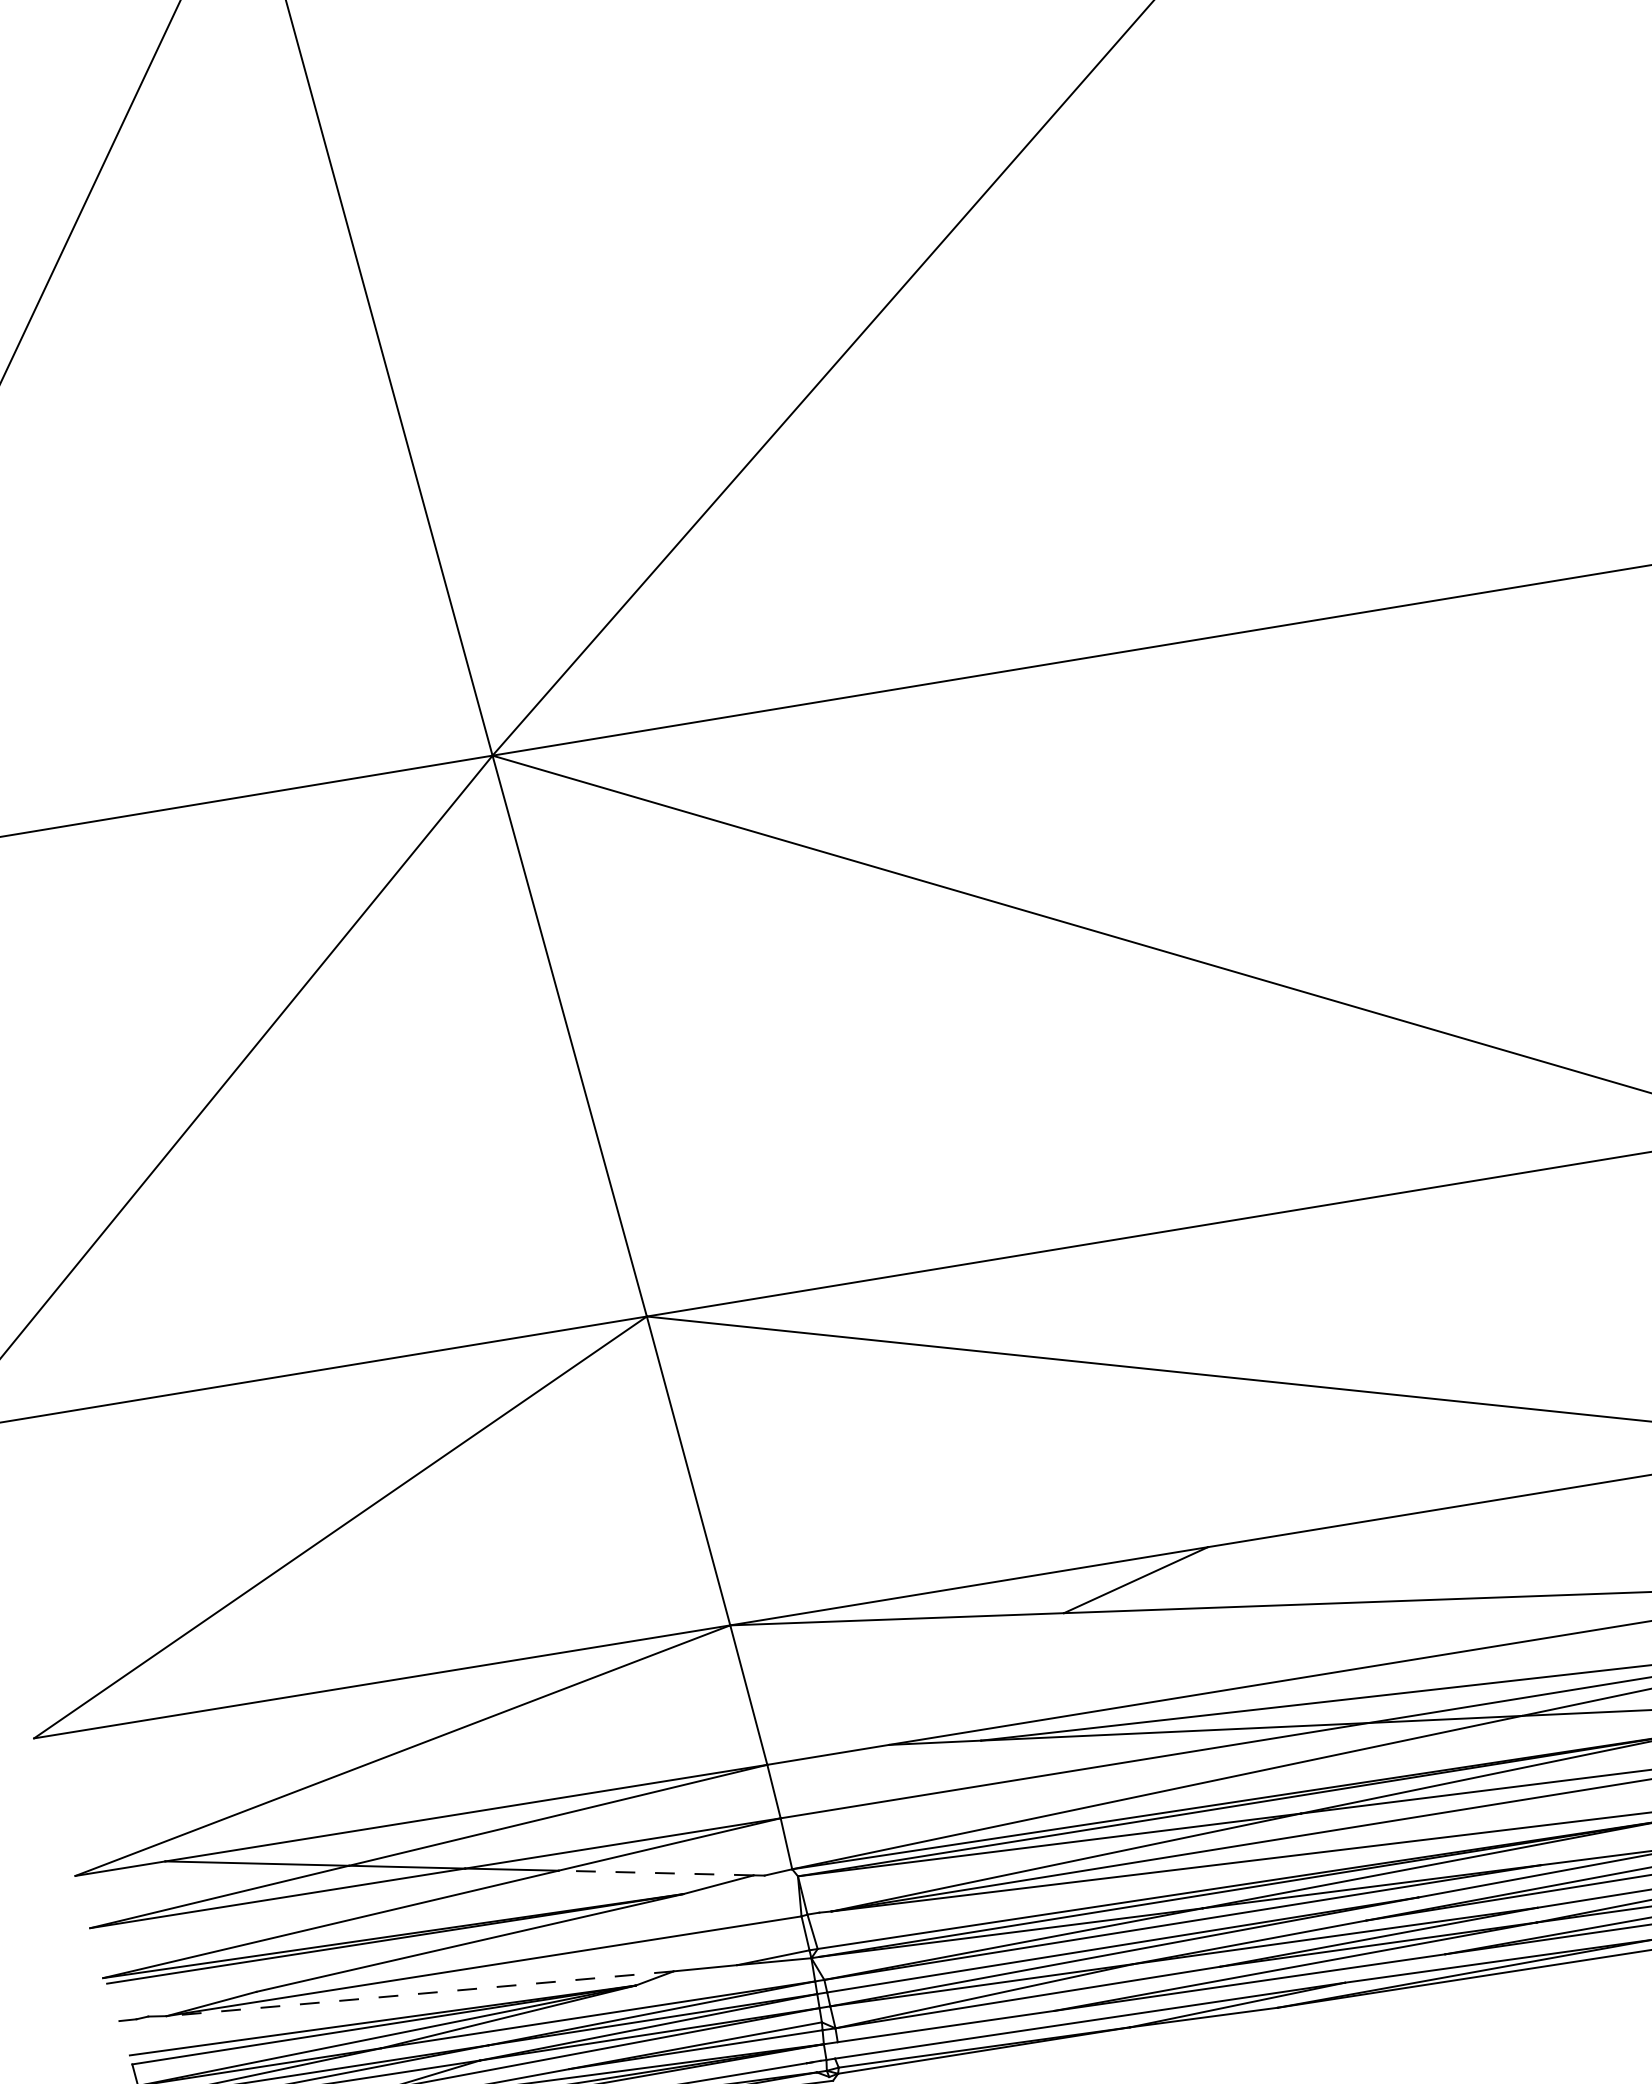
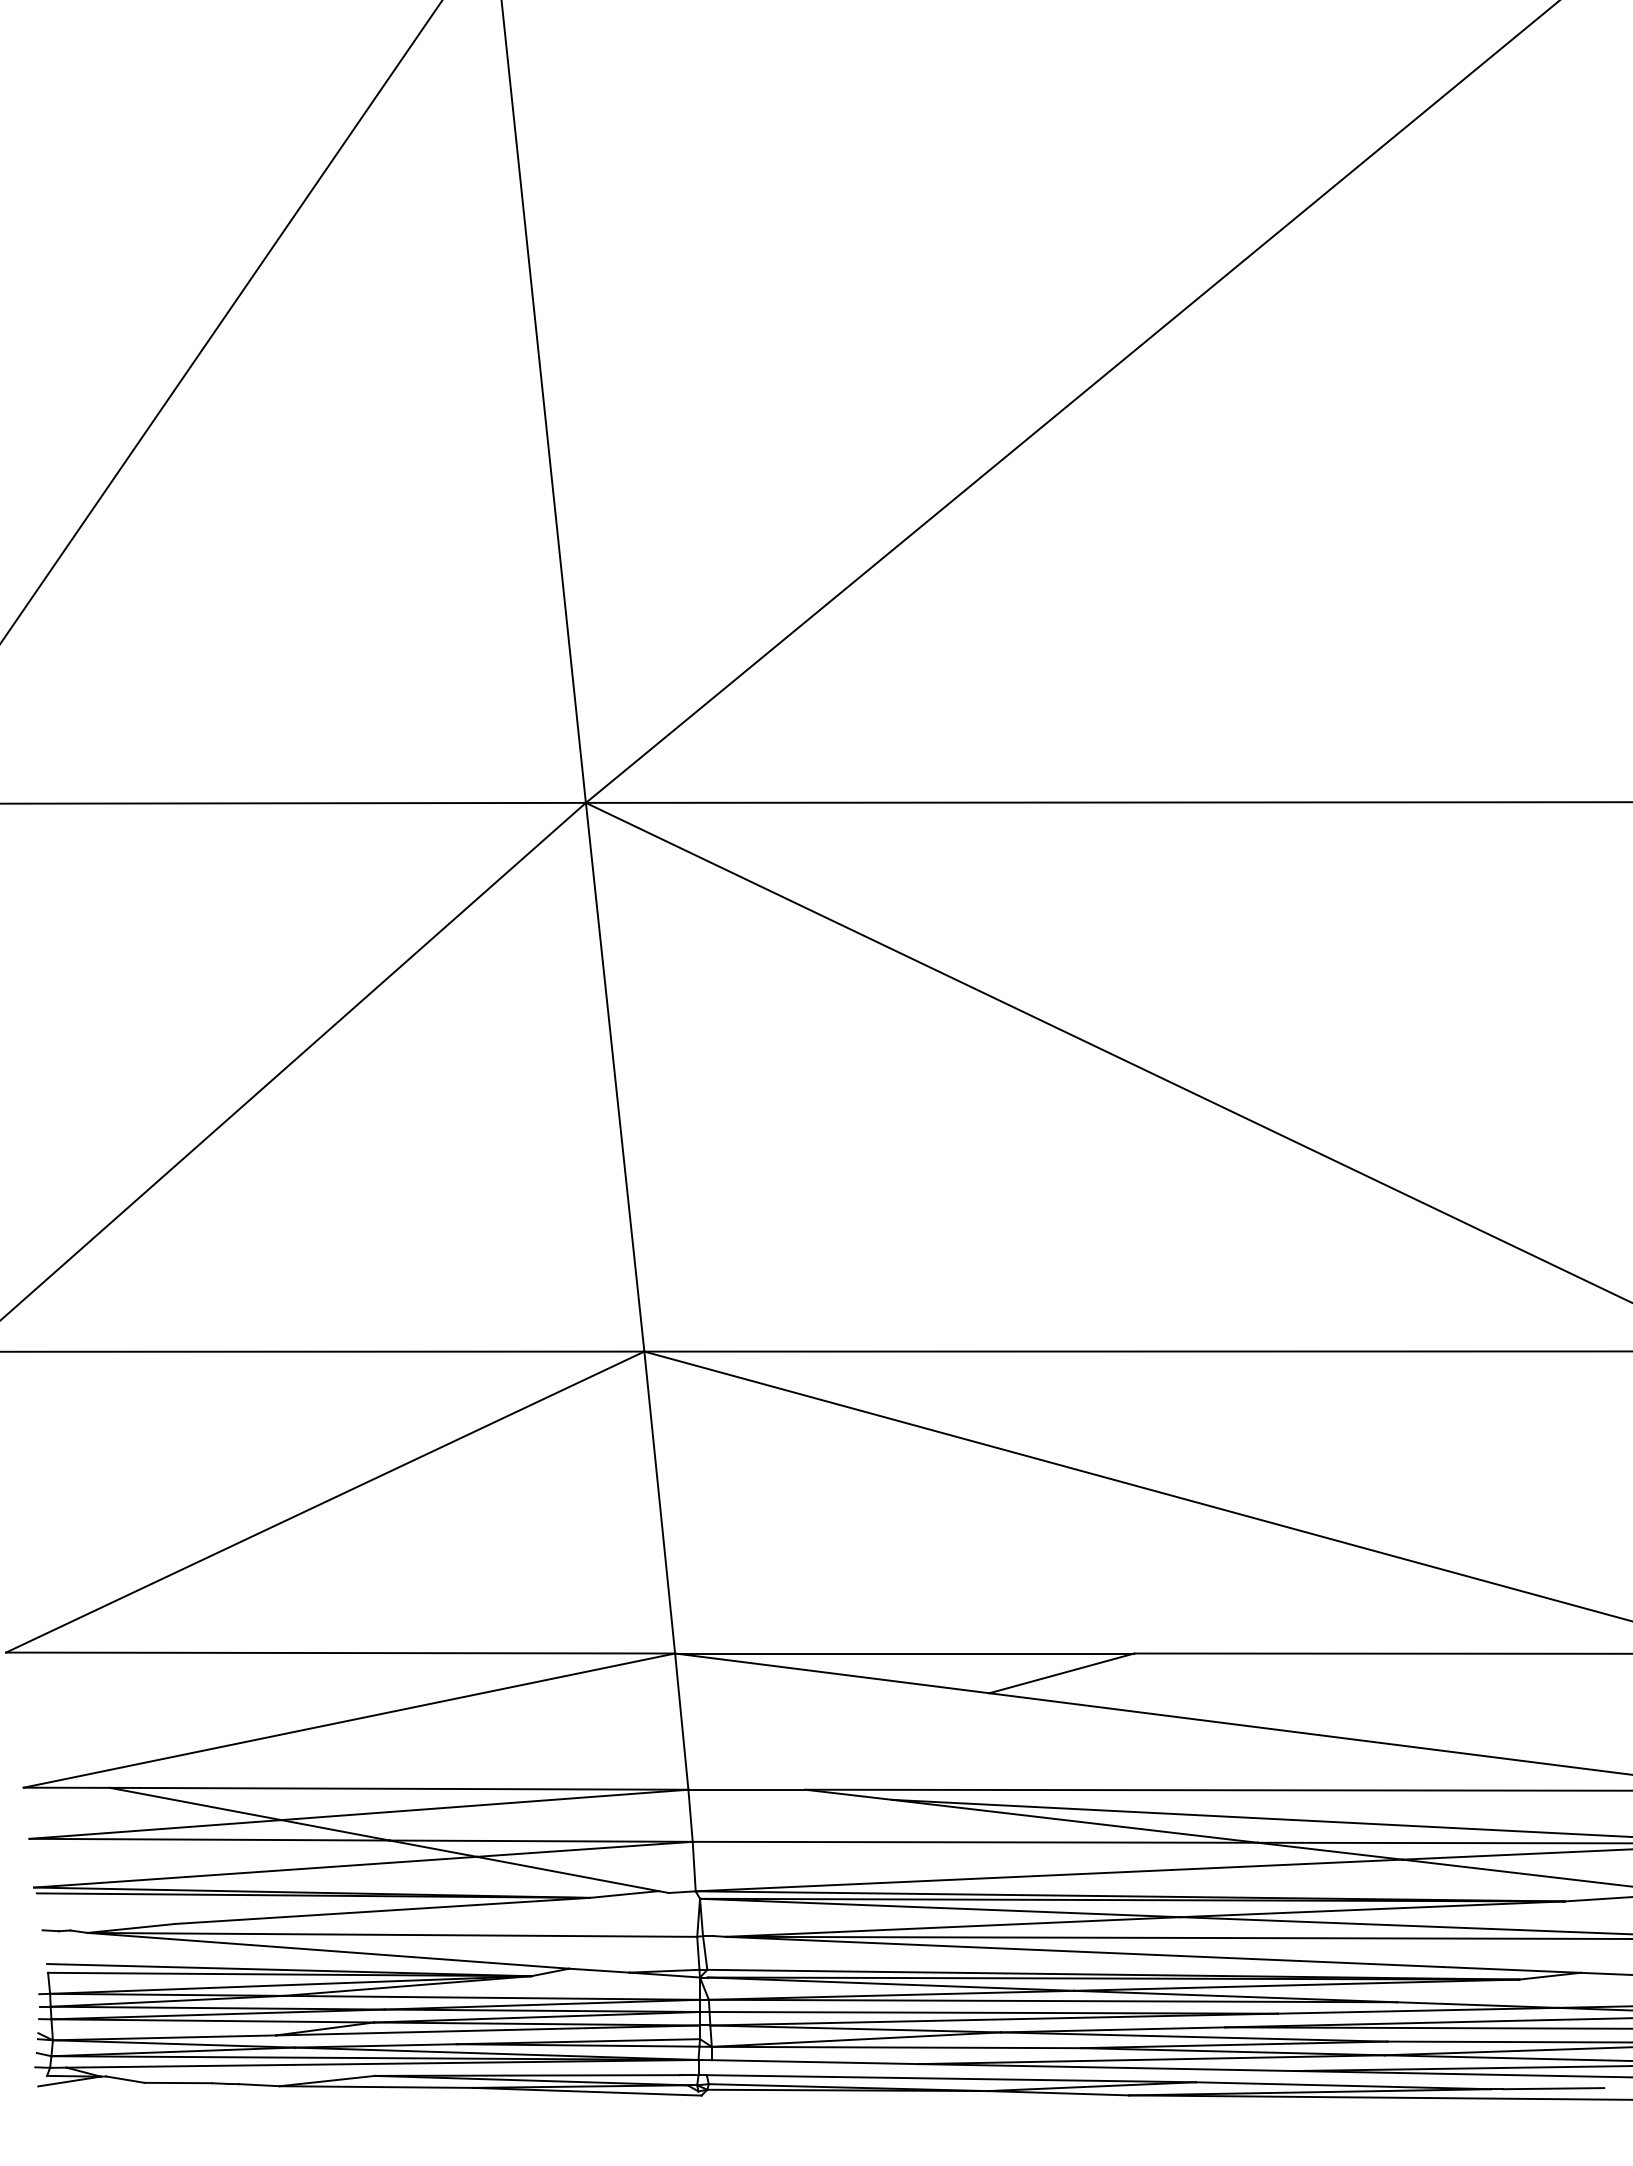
line: (655, 1872) -> (567, 1873), dashed -> solid
line: (419, 1993) -> (327, 1950), dashed -> solid

